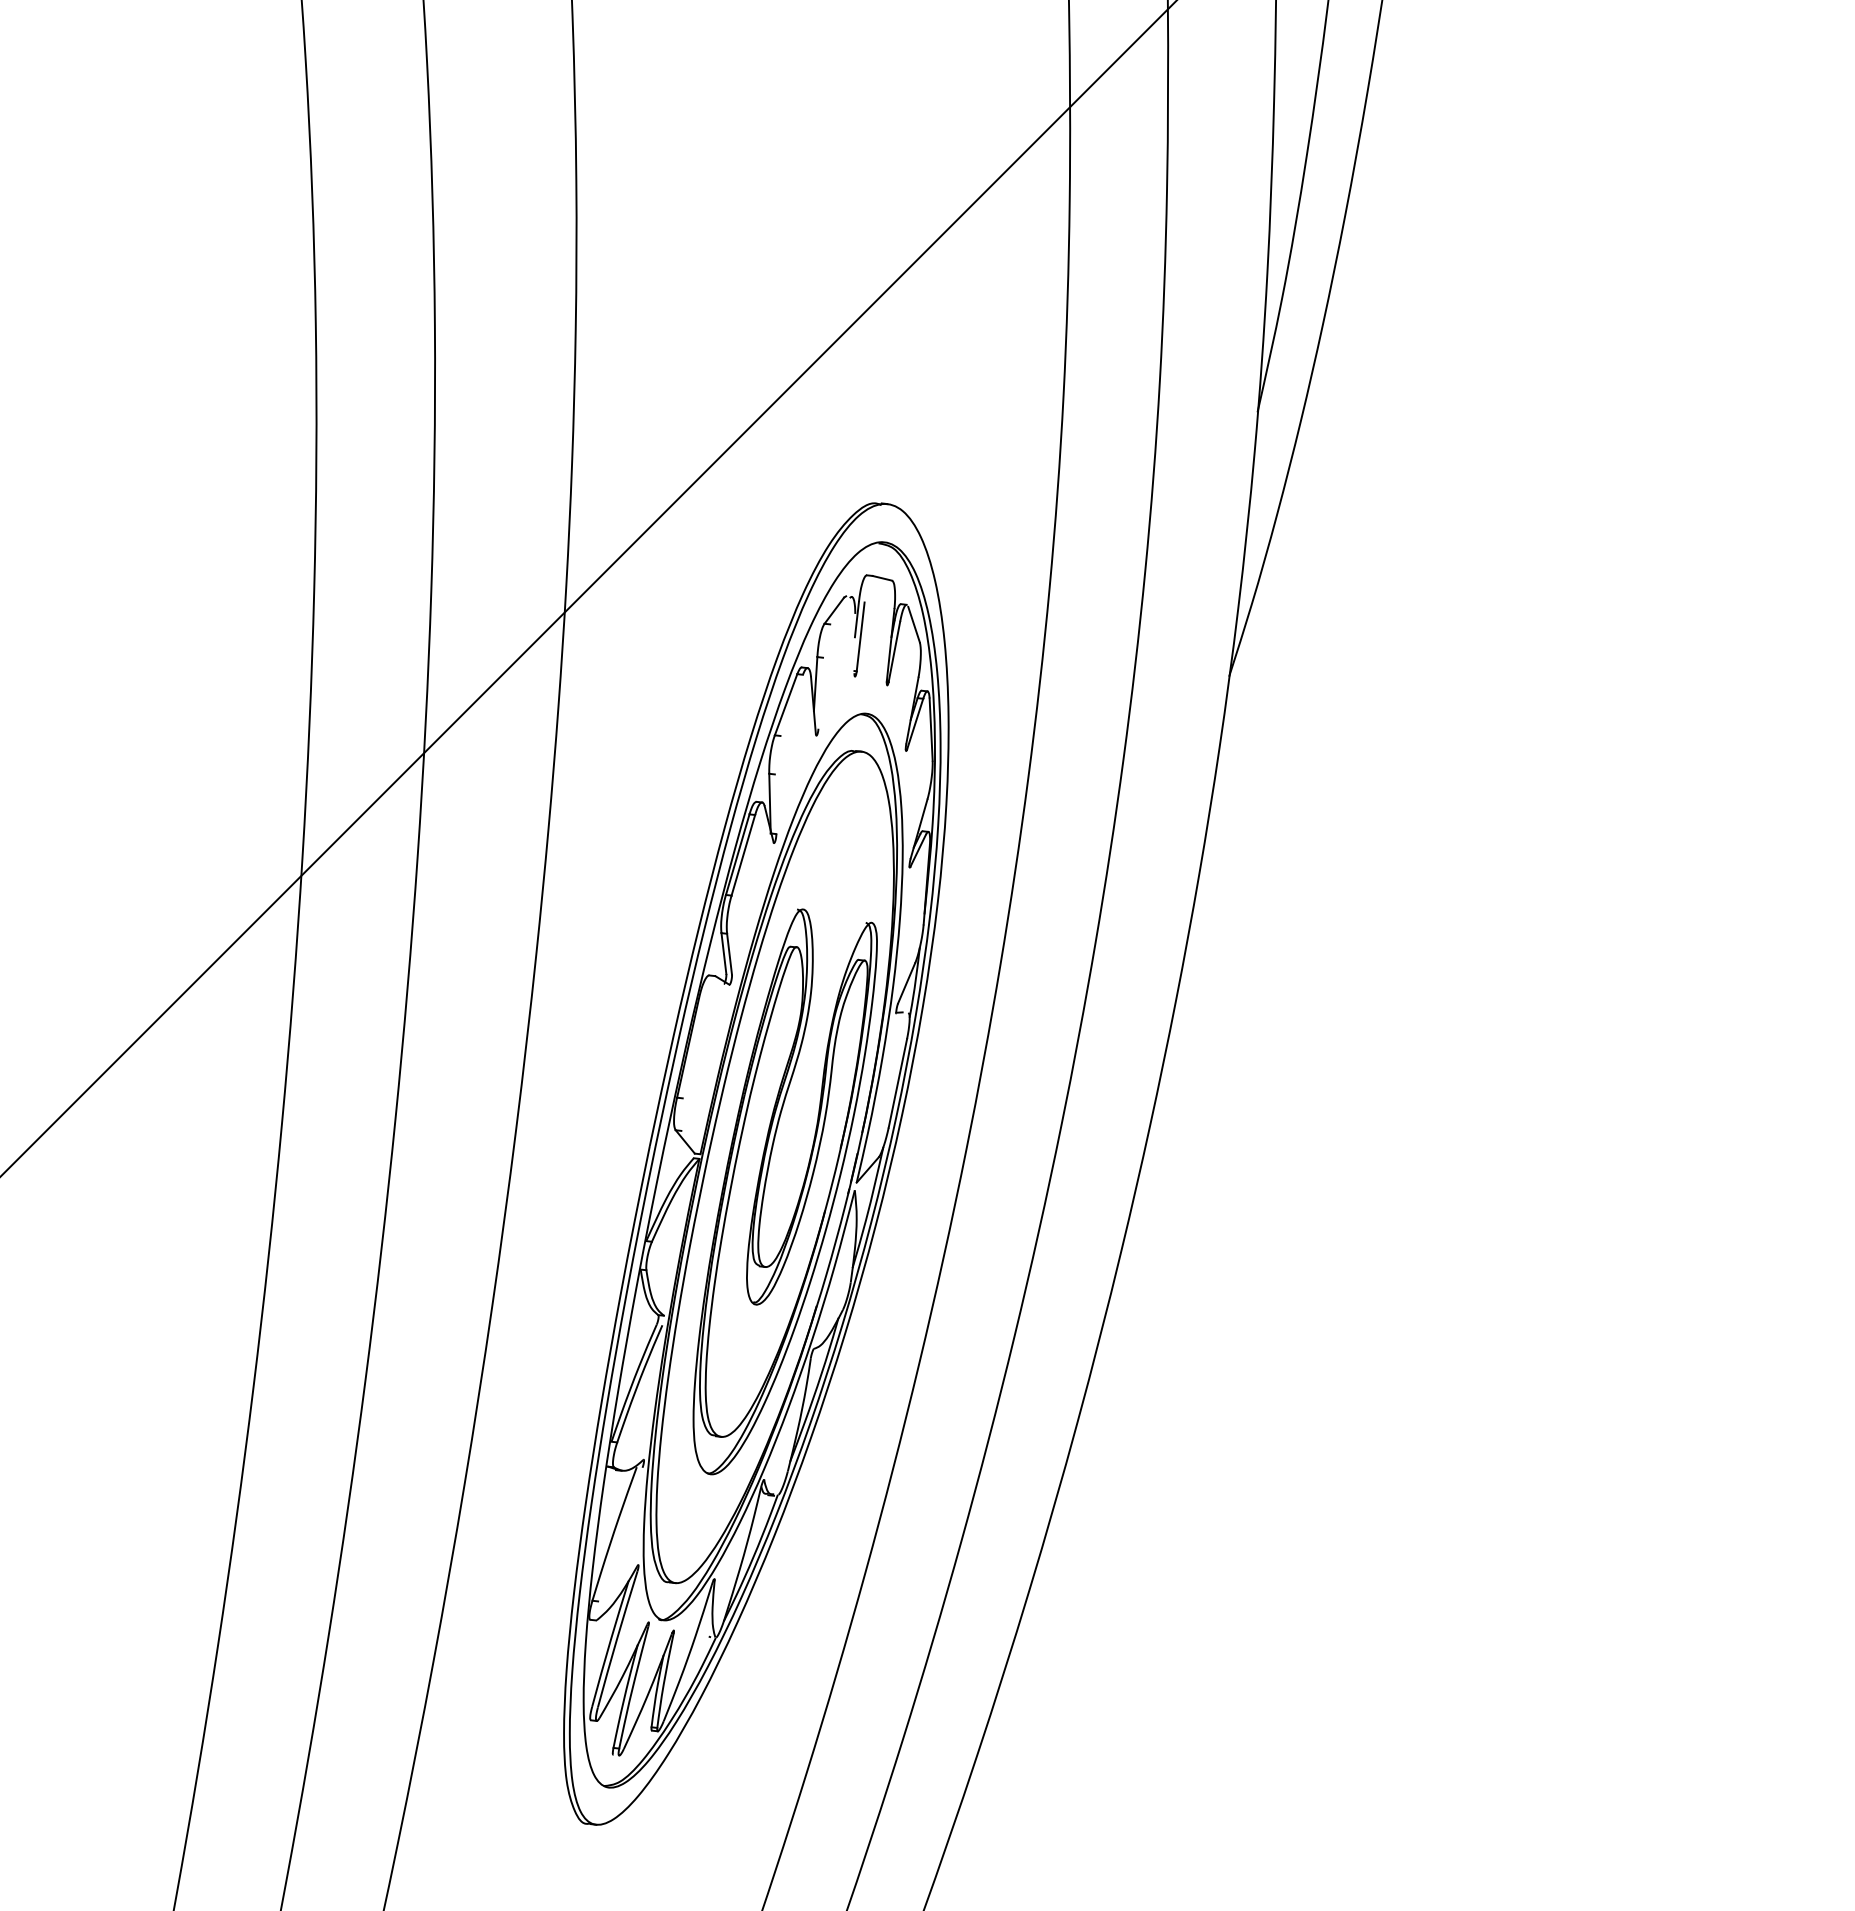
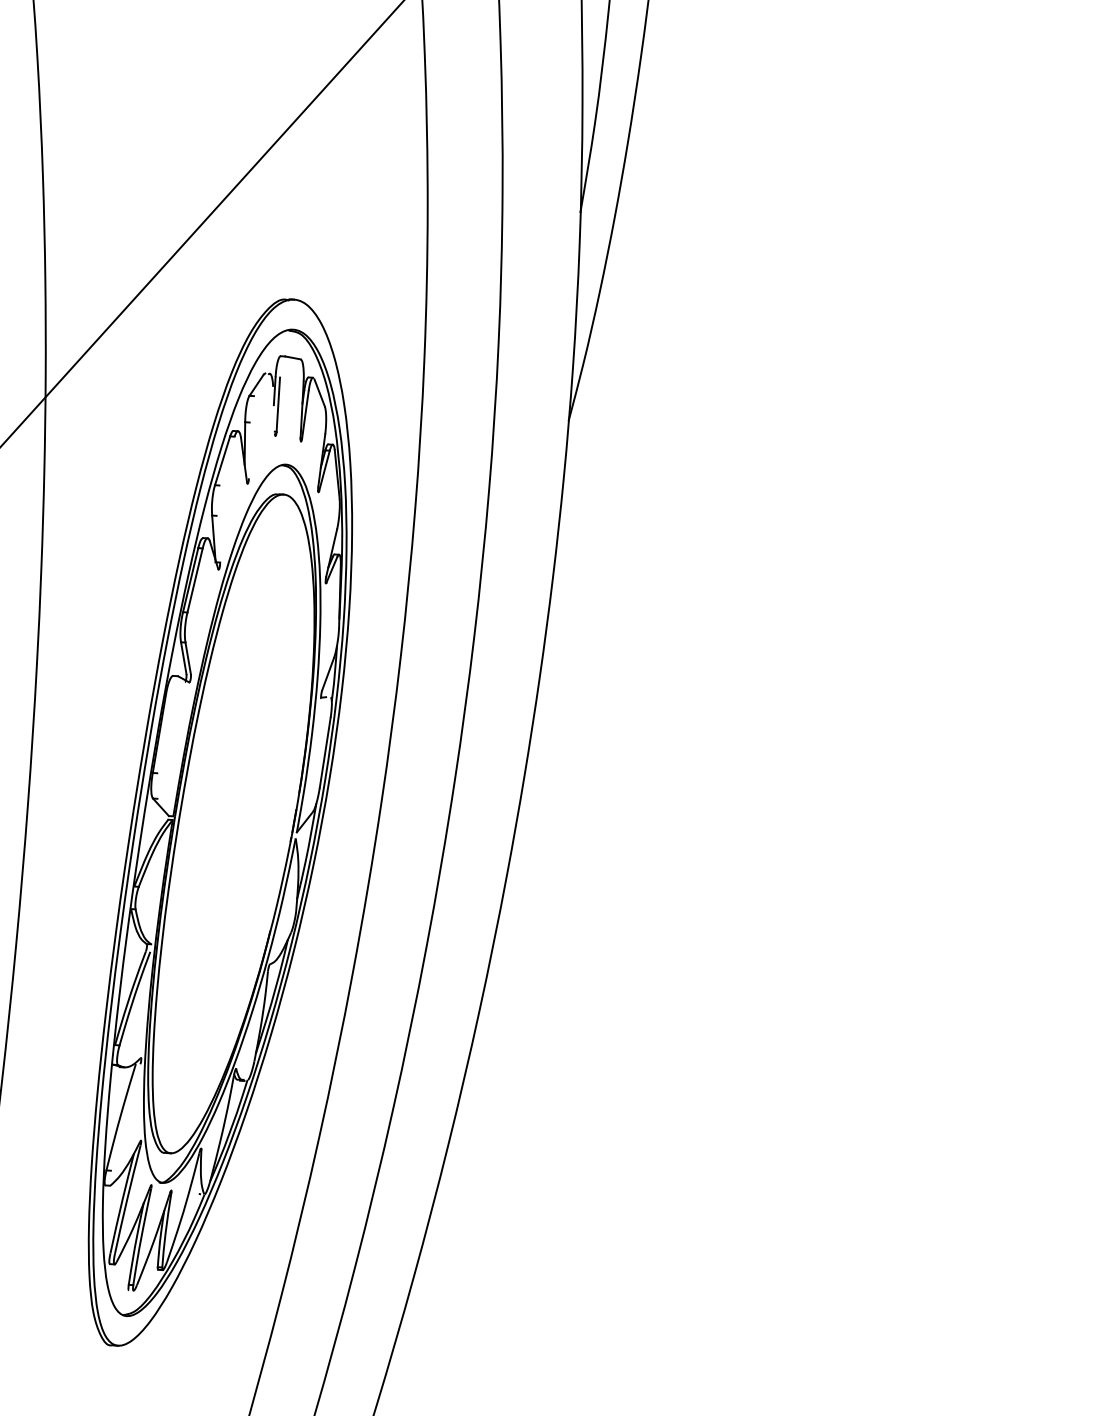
part: (799, 1195) -> (252, 844), removed

